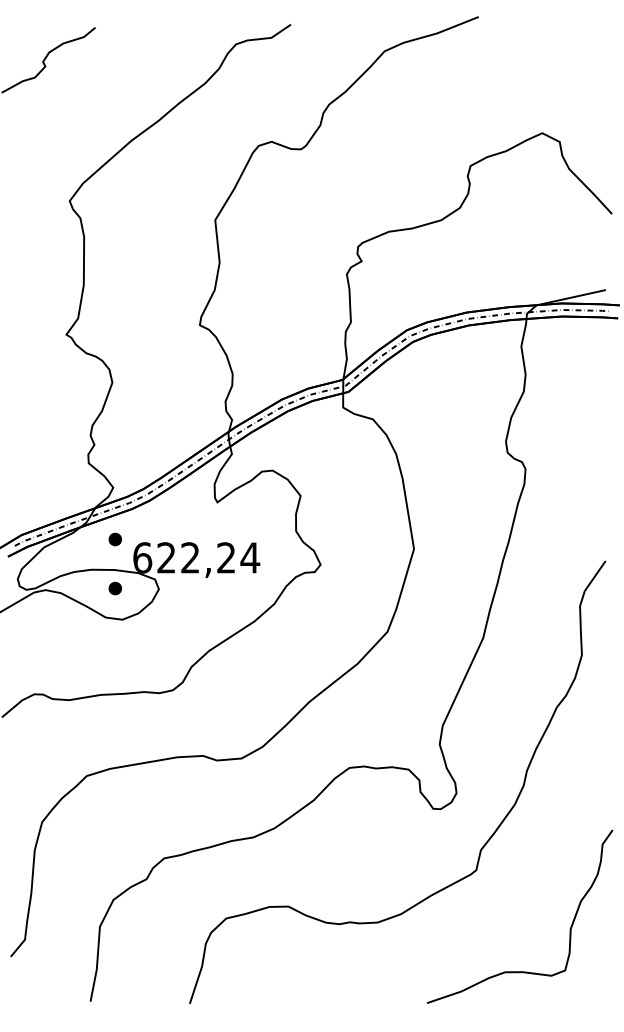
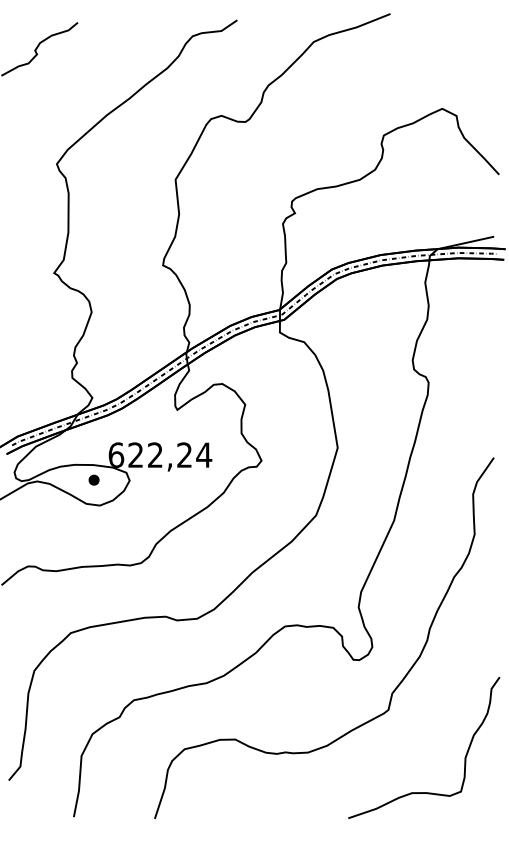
part: (114, 538) -> (93, 439), removed

